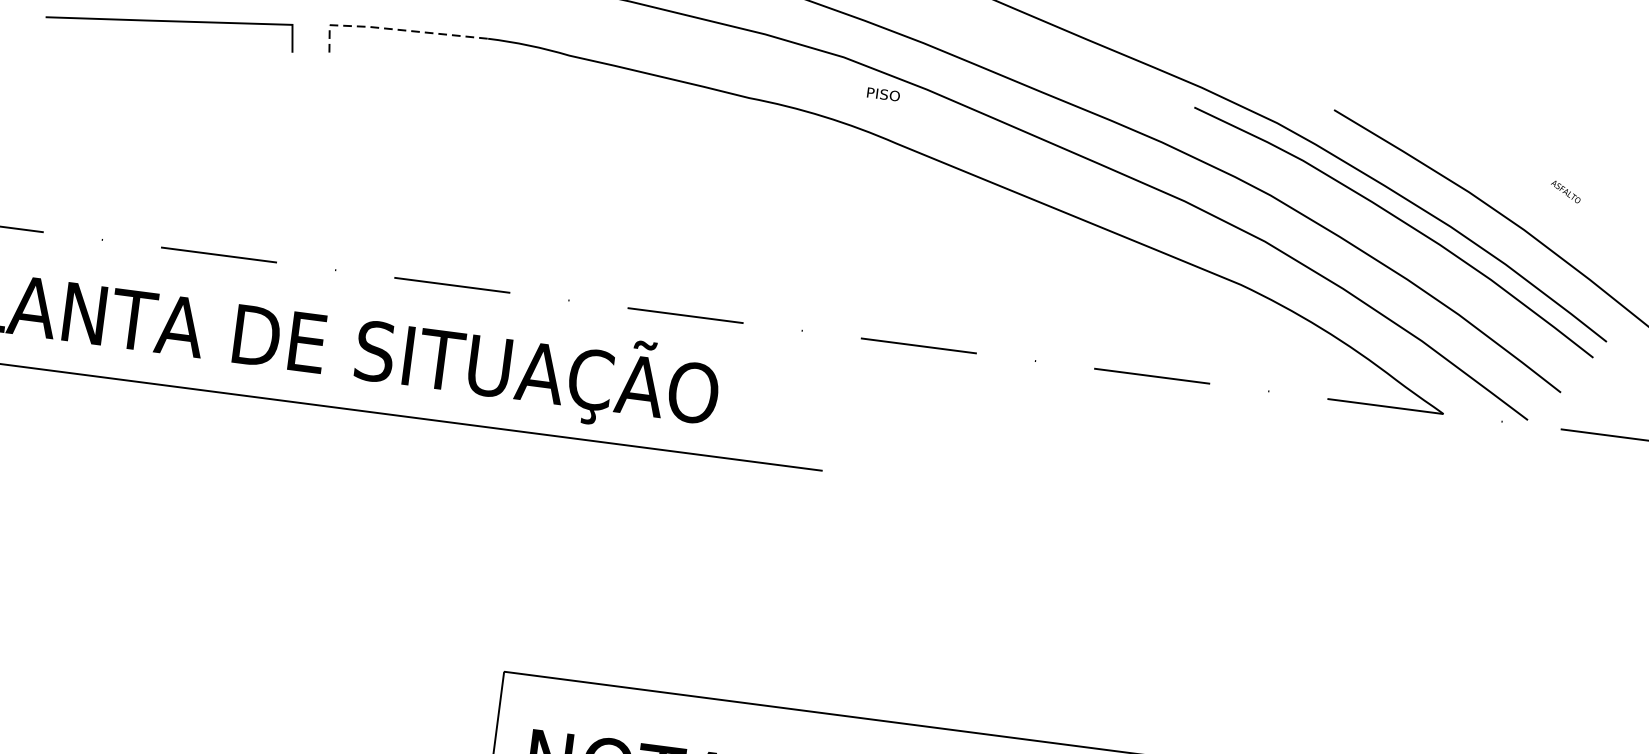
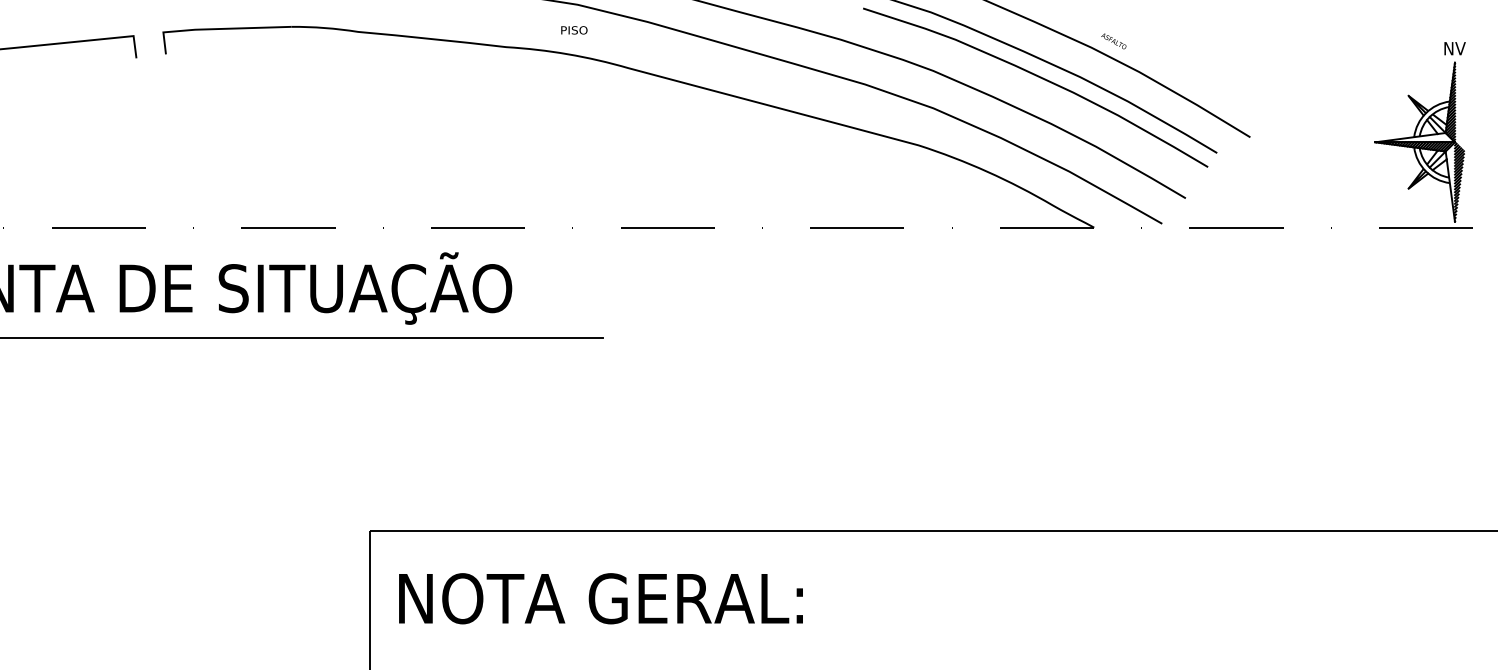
line: (393, 29) -> (214, 29), dashed -> solid
text: (883, 94) -> (574, 30), moved
text: (1565, 191) -> (1113, 41), moved

